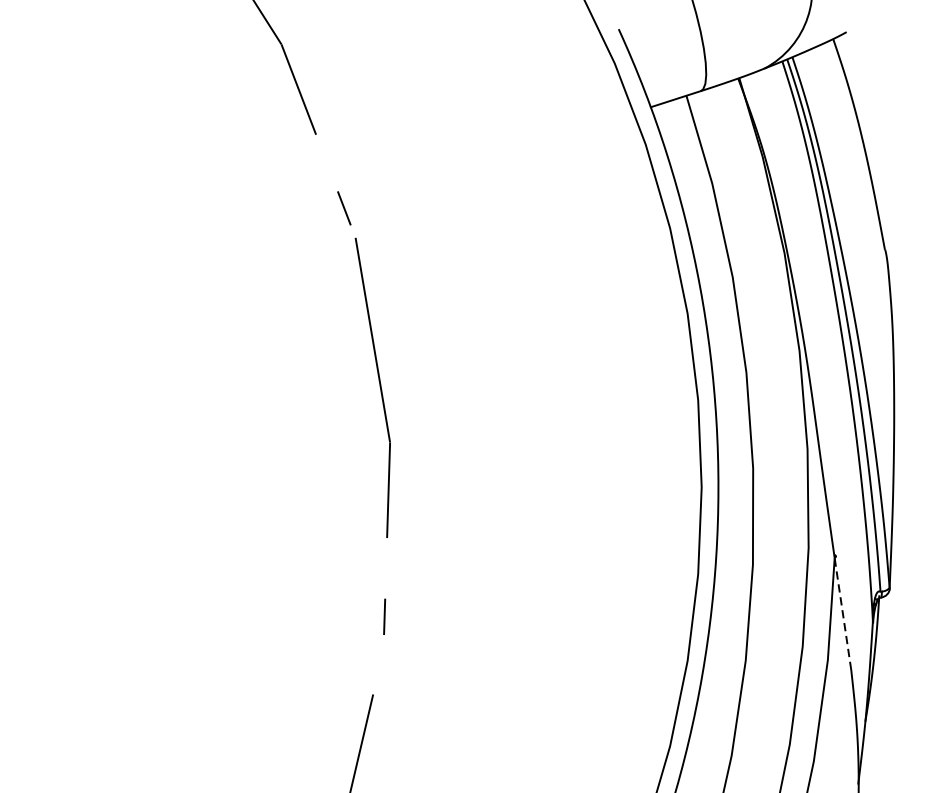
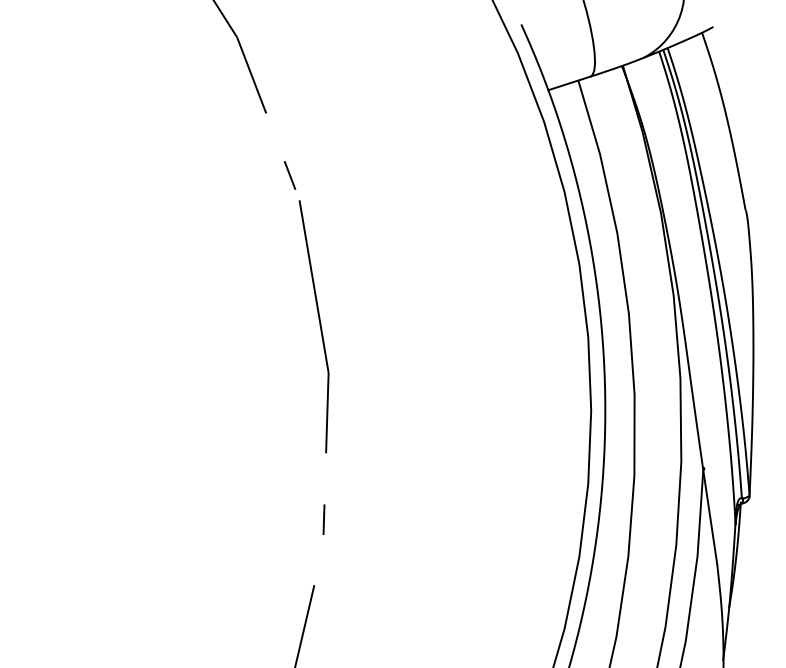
line: (843, 614) -> (710, 517), dashed -> solid

